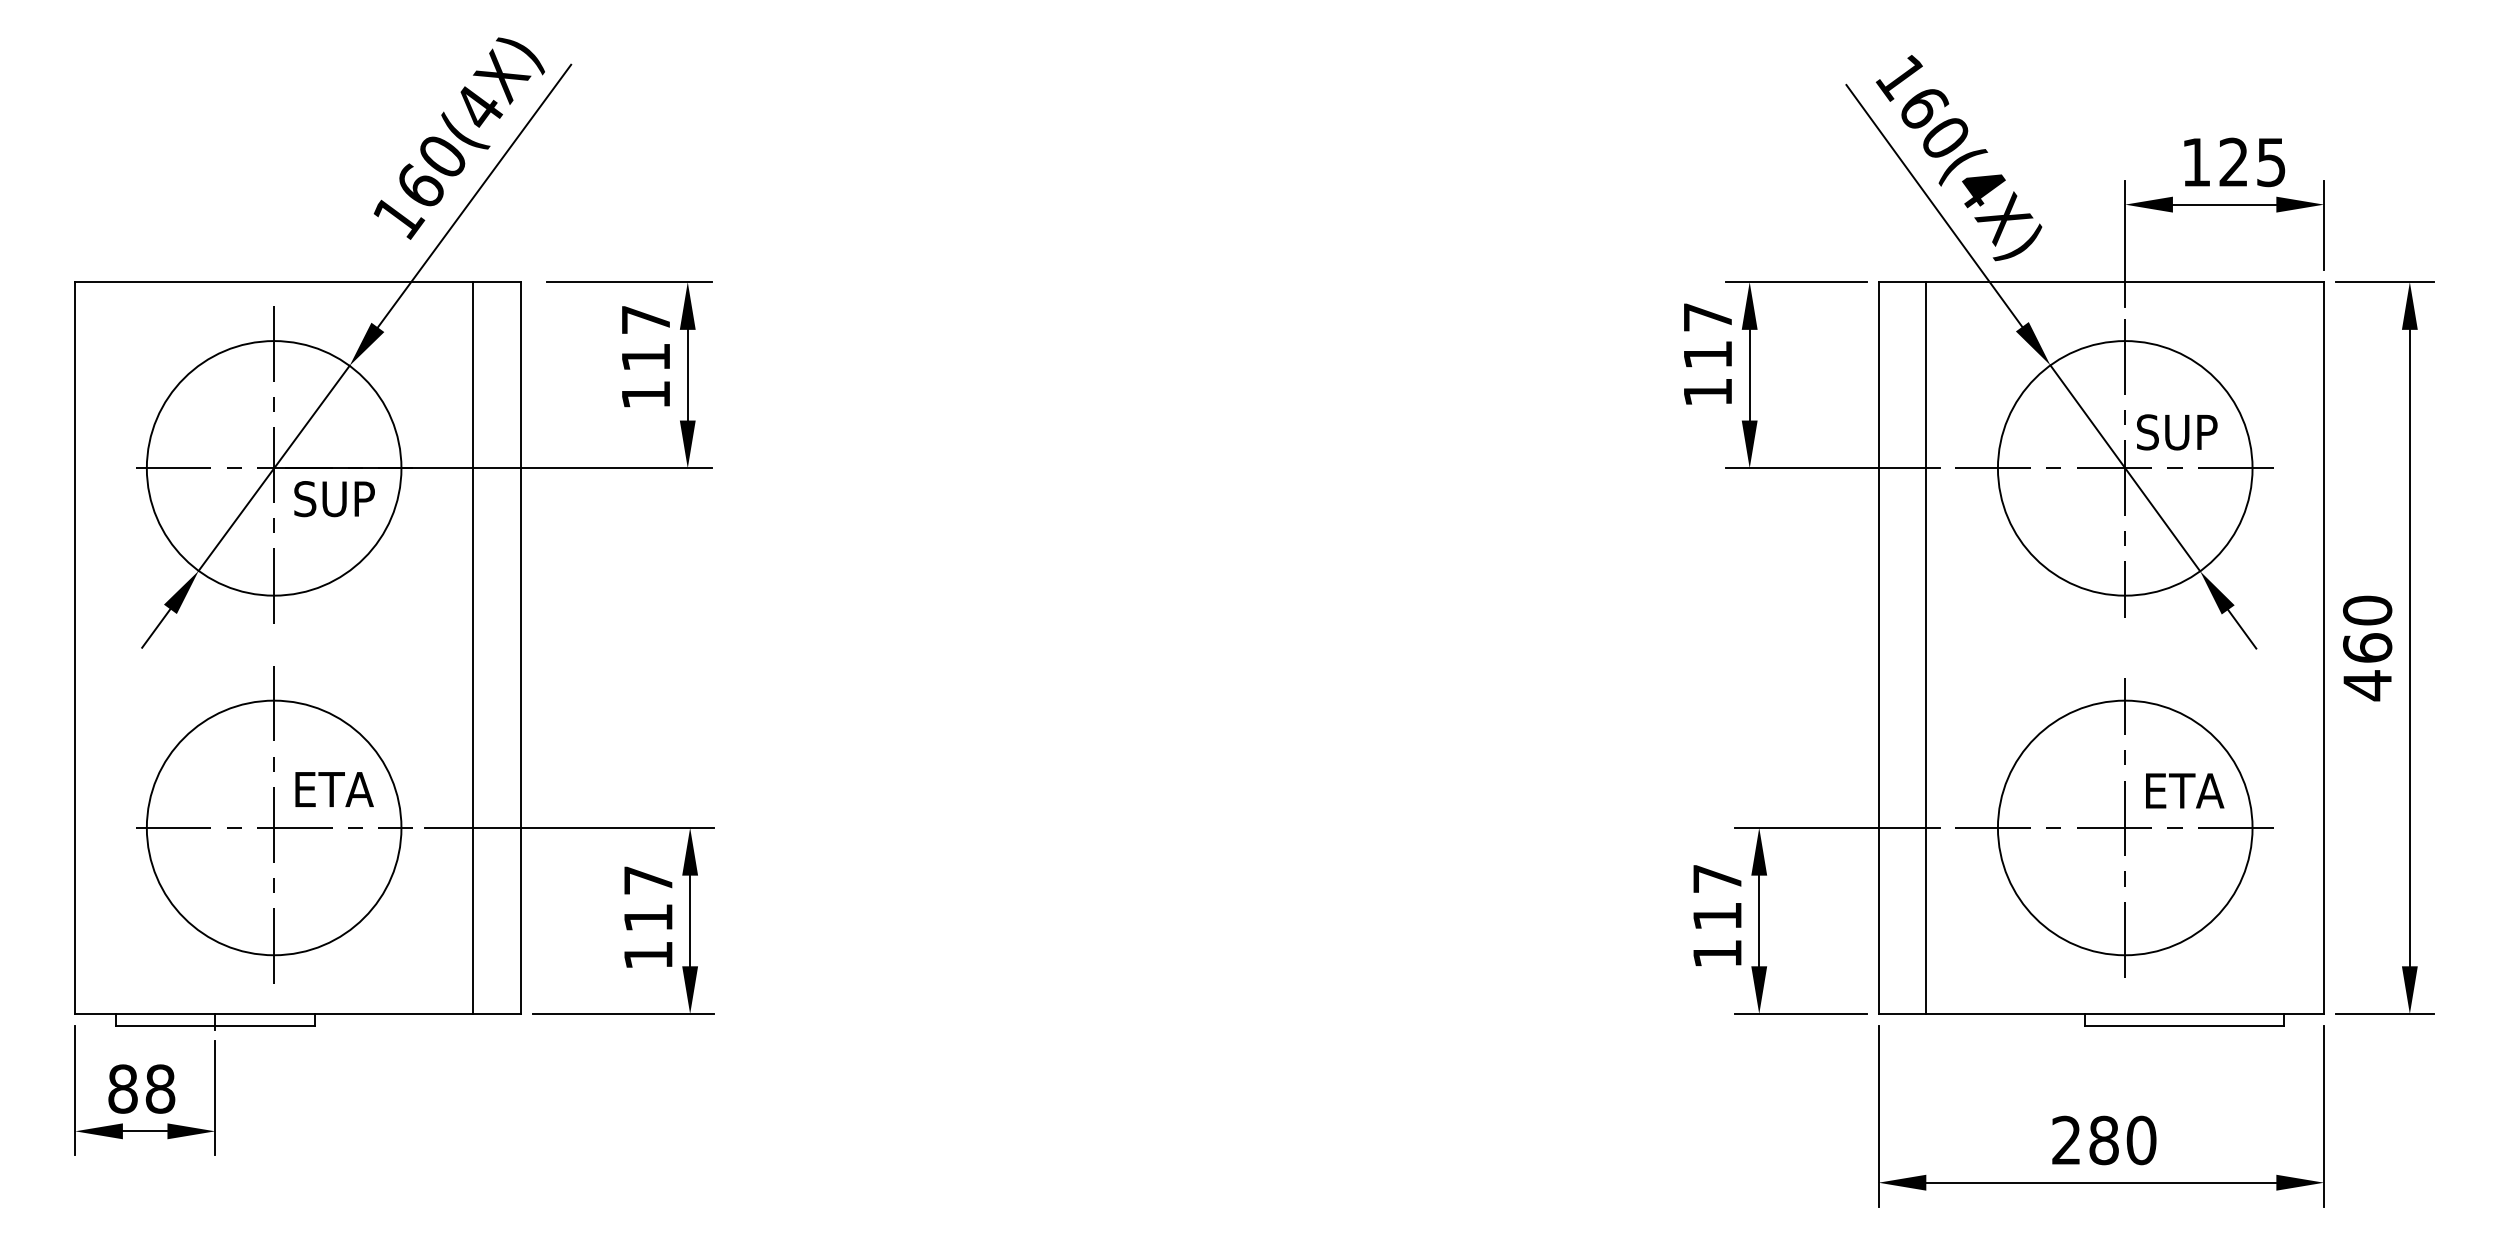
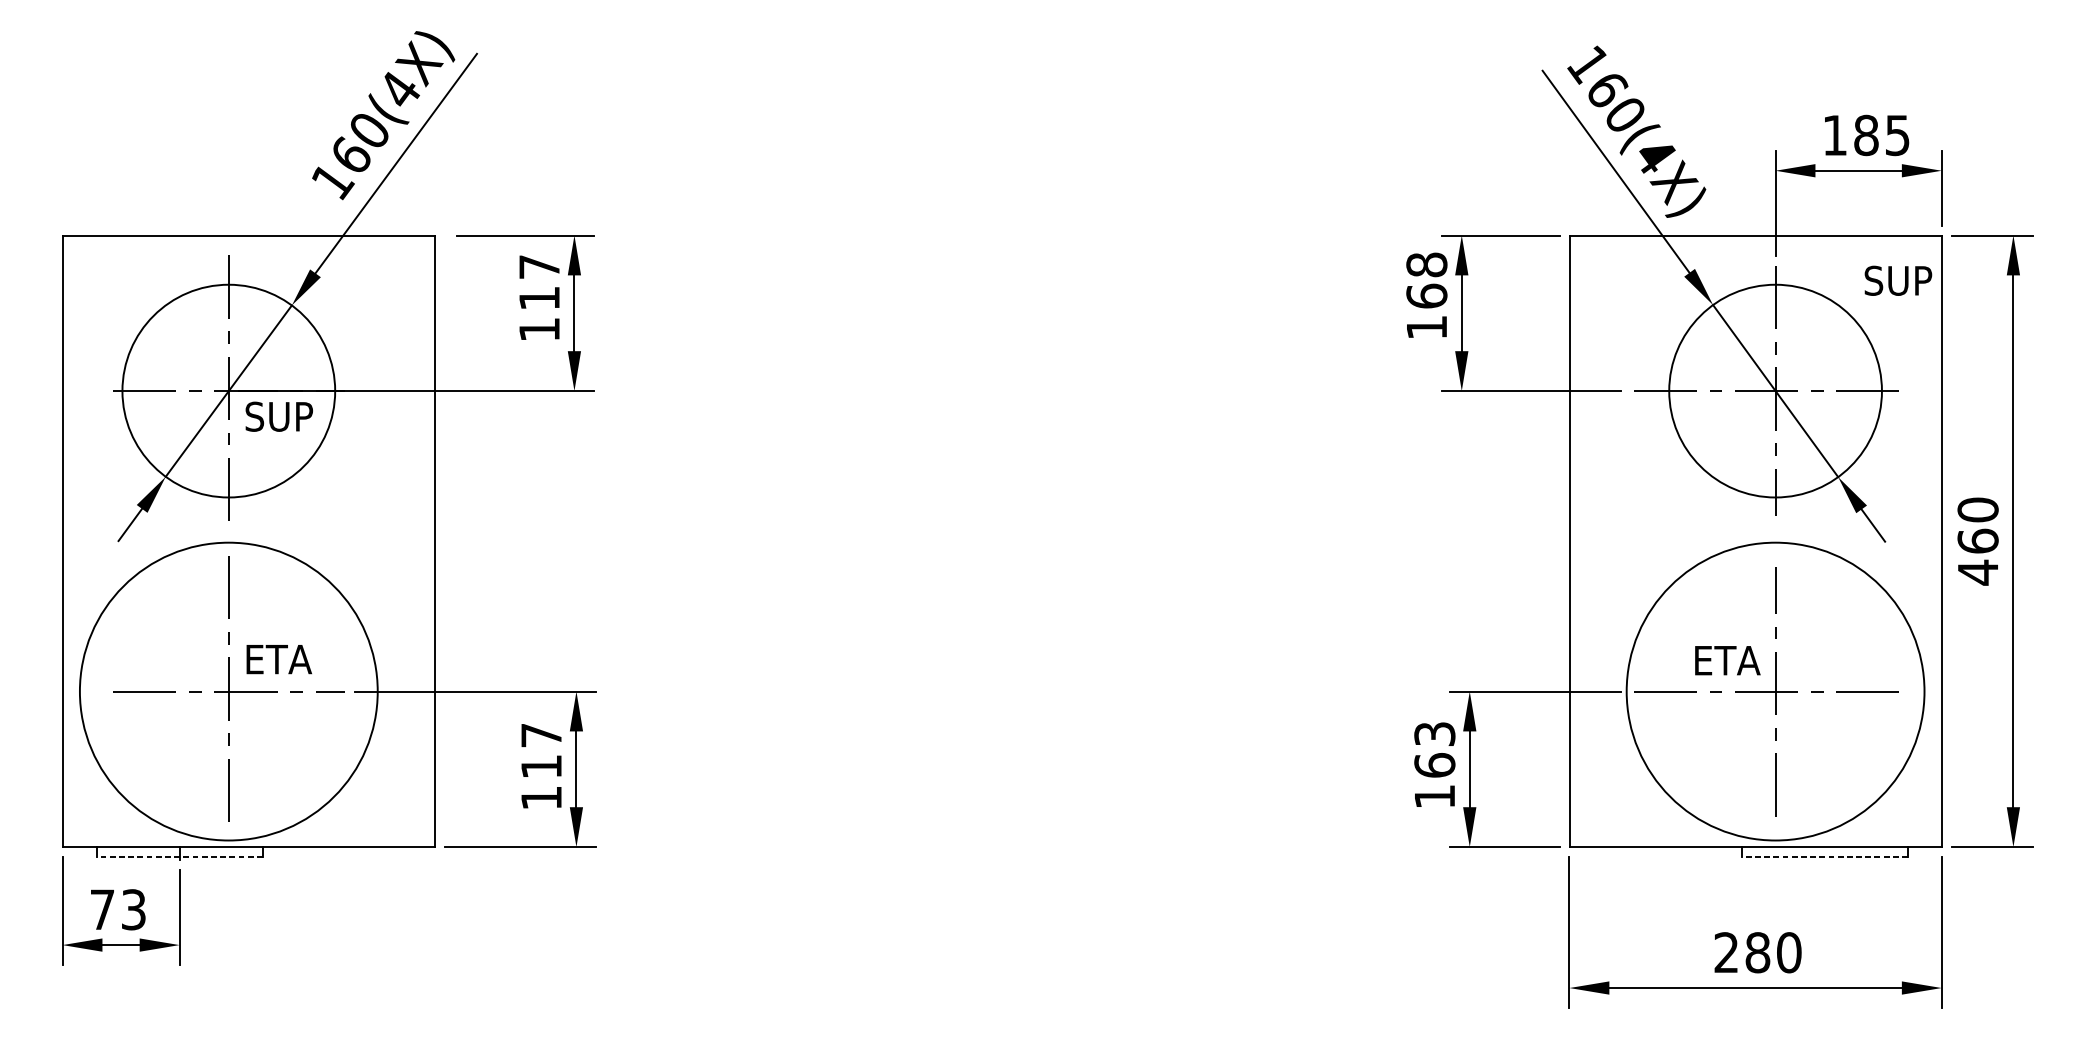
text: (2233, 162) -> (1866, 135), 125 -> 185
text: (1707, 335) -> (1426, 280), 117 -> 168
text: (2177, 432) -> (1898, 280), moved
line: (473, 648) -> (395, 541), removed
line: (1926, 648) -> (1609, 541), removed
text: (2185, 790) -> (1728, 660), moved
circle: (273, 827) -> (228, 691), size x1.4
circle: (2124, 827) -> (1774, 691), size x1.4
text: (1717, 897) -> (1434, 749), 117 -> 163
line: (214, 1025) -> (178, 856), solid -> dashed
line: (2183, 1025) -> (1824, 856), solid -> dashed
text: (141, 1088) -> (117, 909), 88 -> 73

